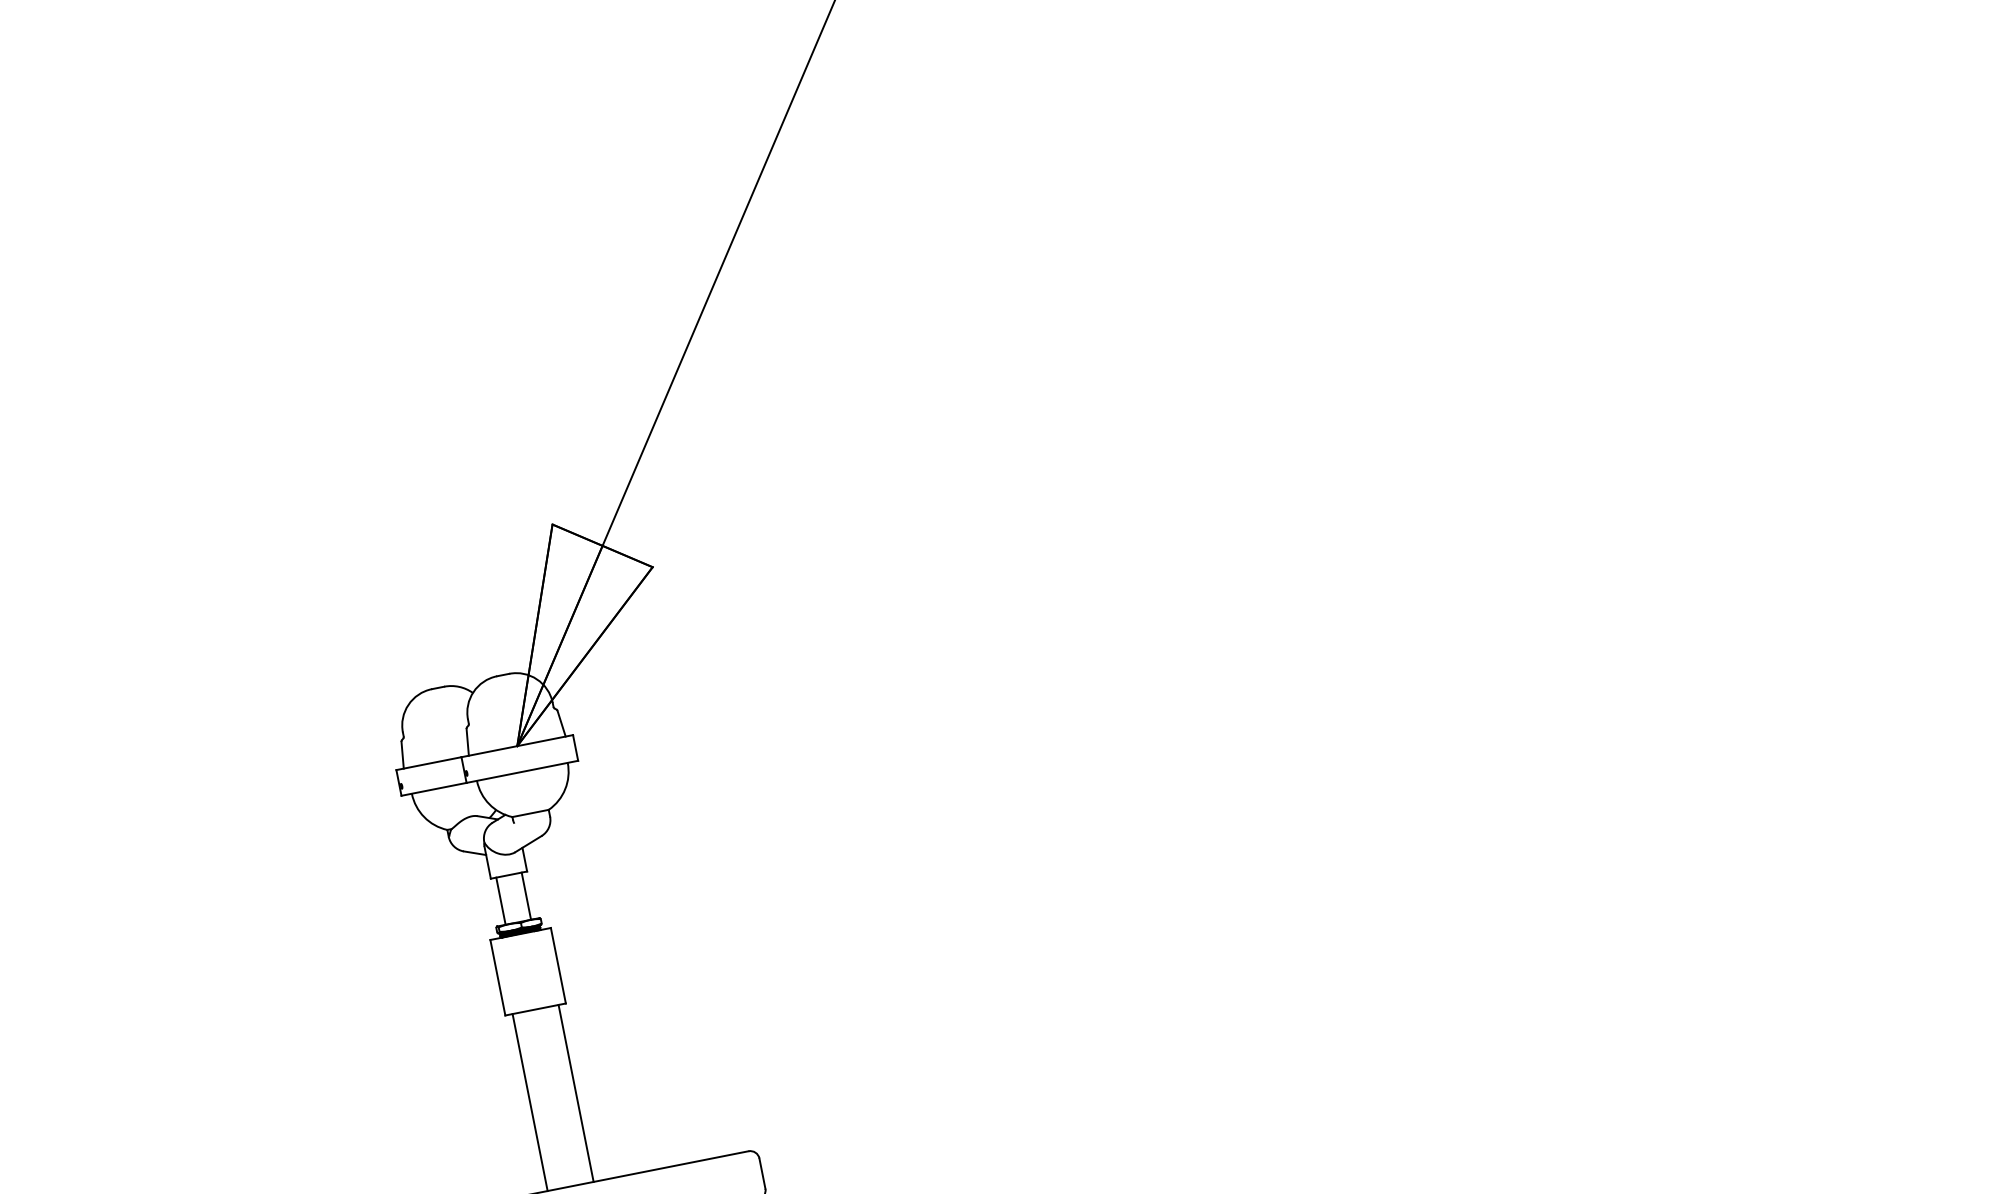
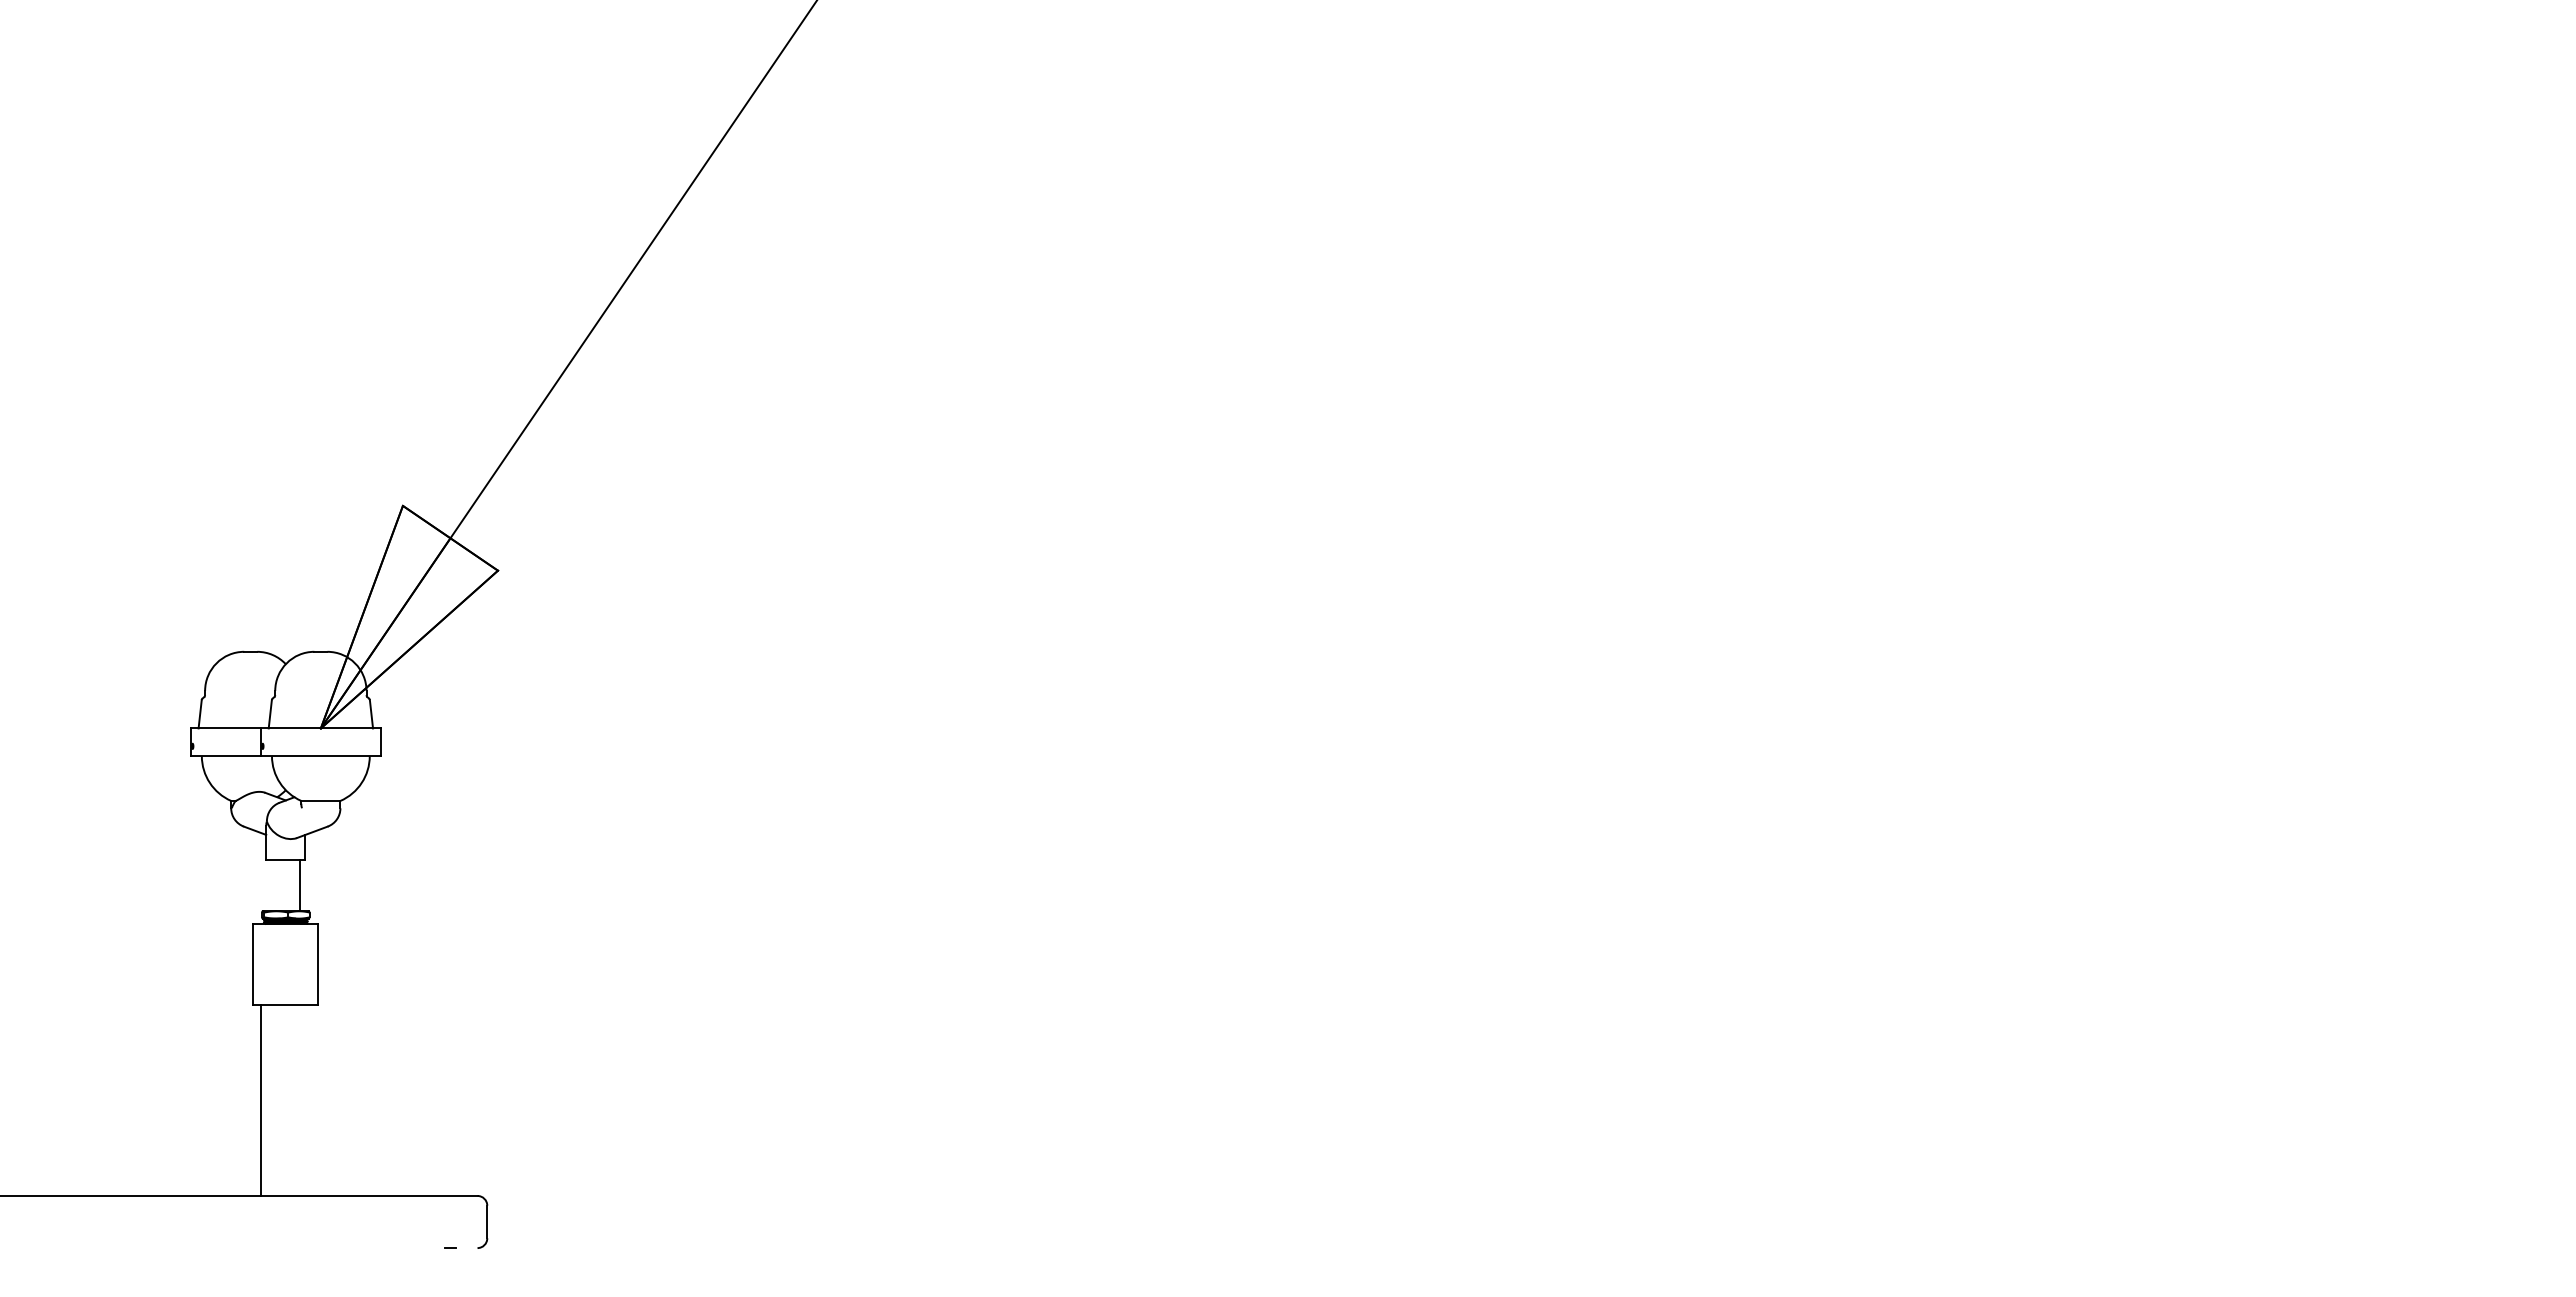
line: (501, 900) -> (272, 885), removed
line: (576, 1093) -> (310, 1100), removed

